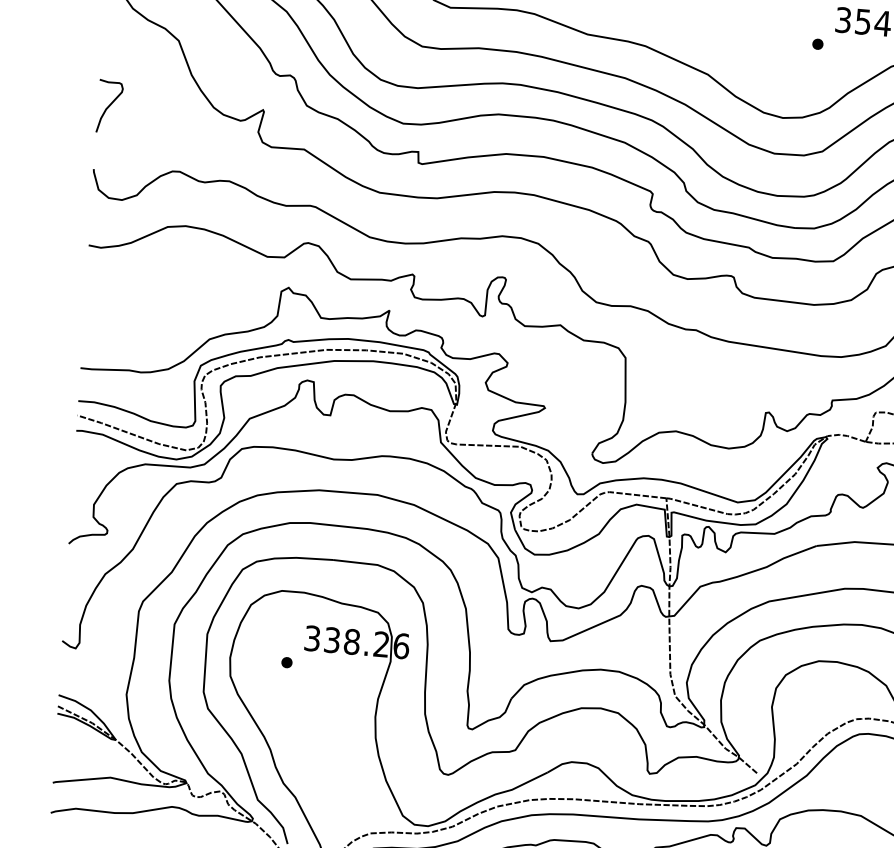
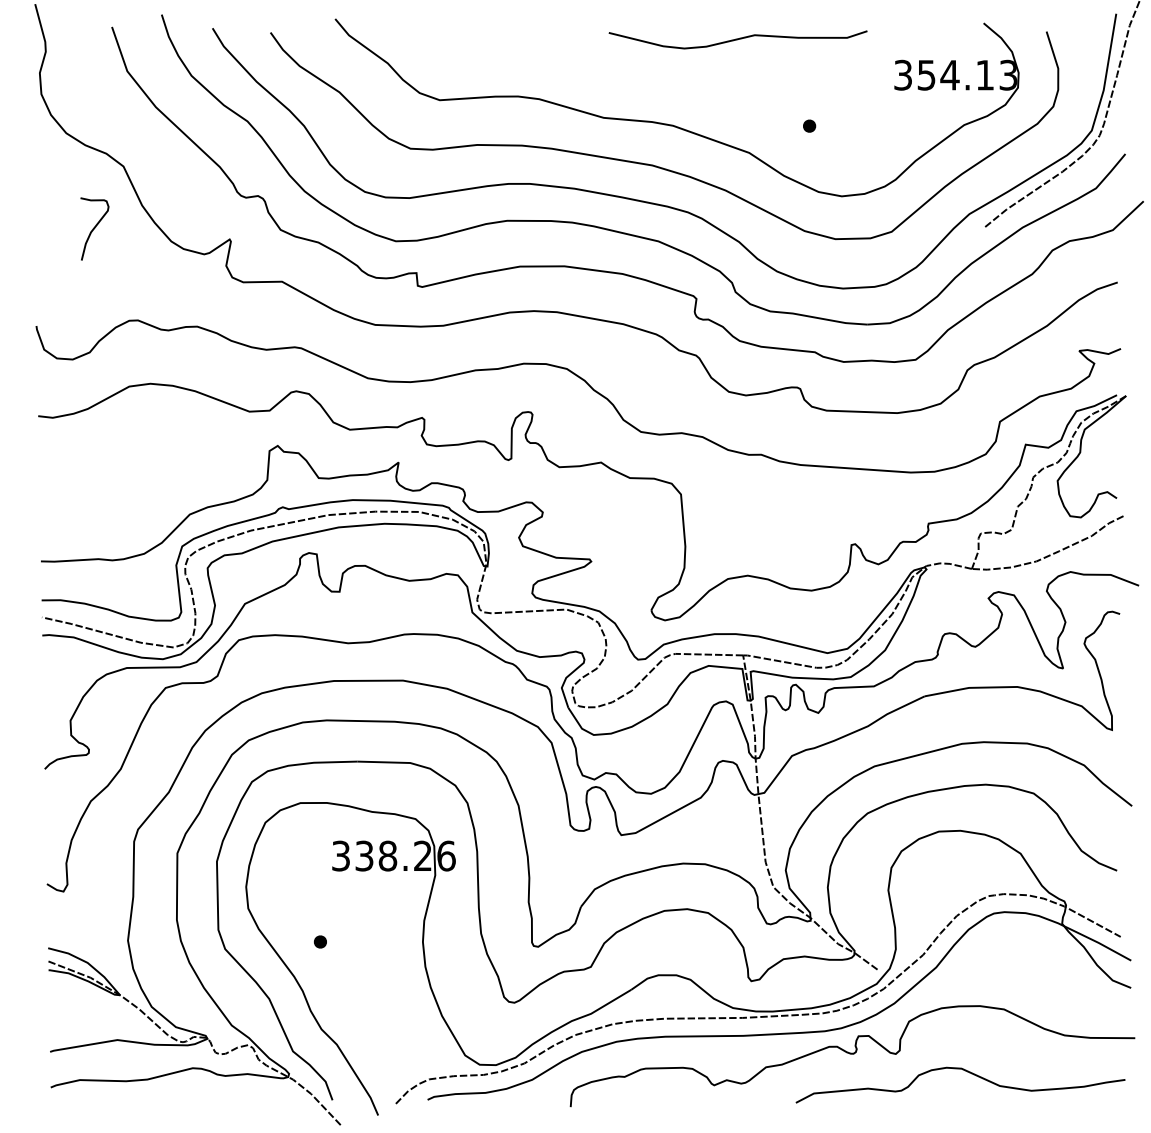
part: (817, 43) -> (809, 125), moved
curve: (109, 106) -> (94, 228), moved
part: (287, 662) -> (320, 941), moved

